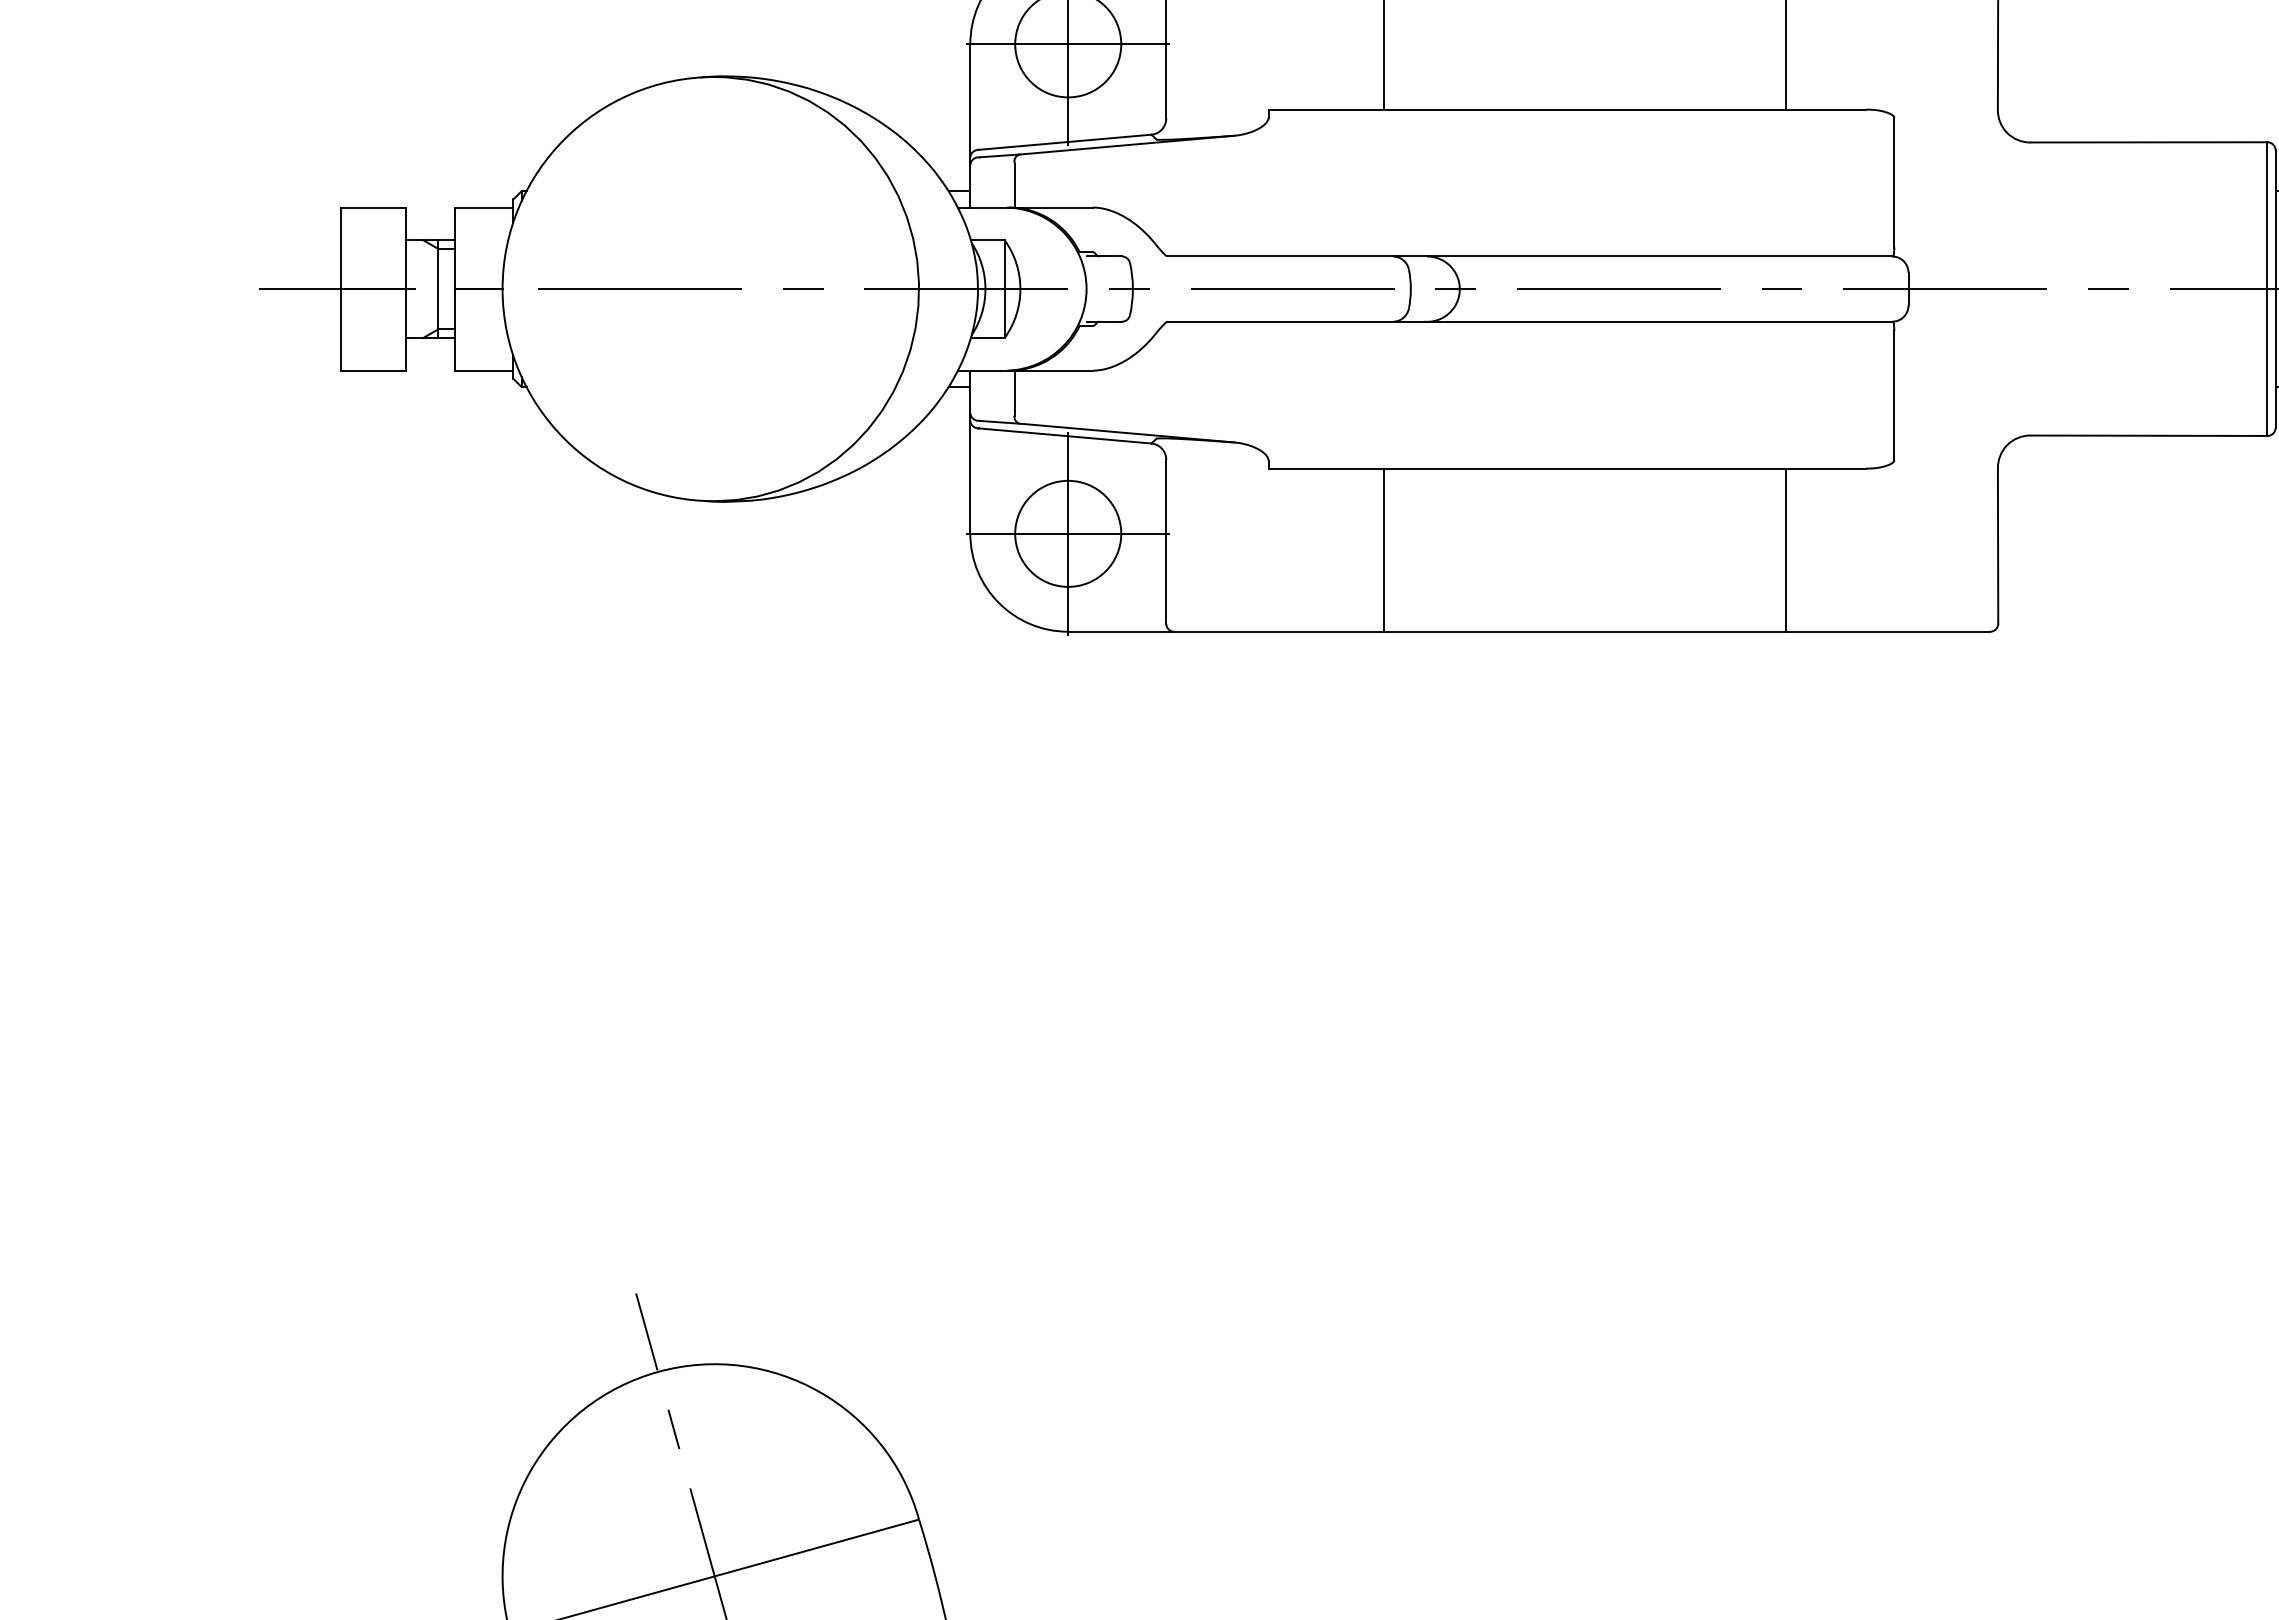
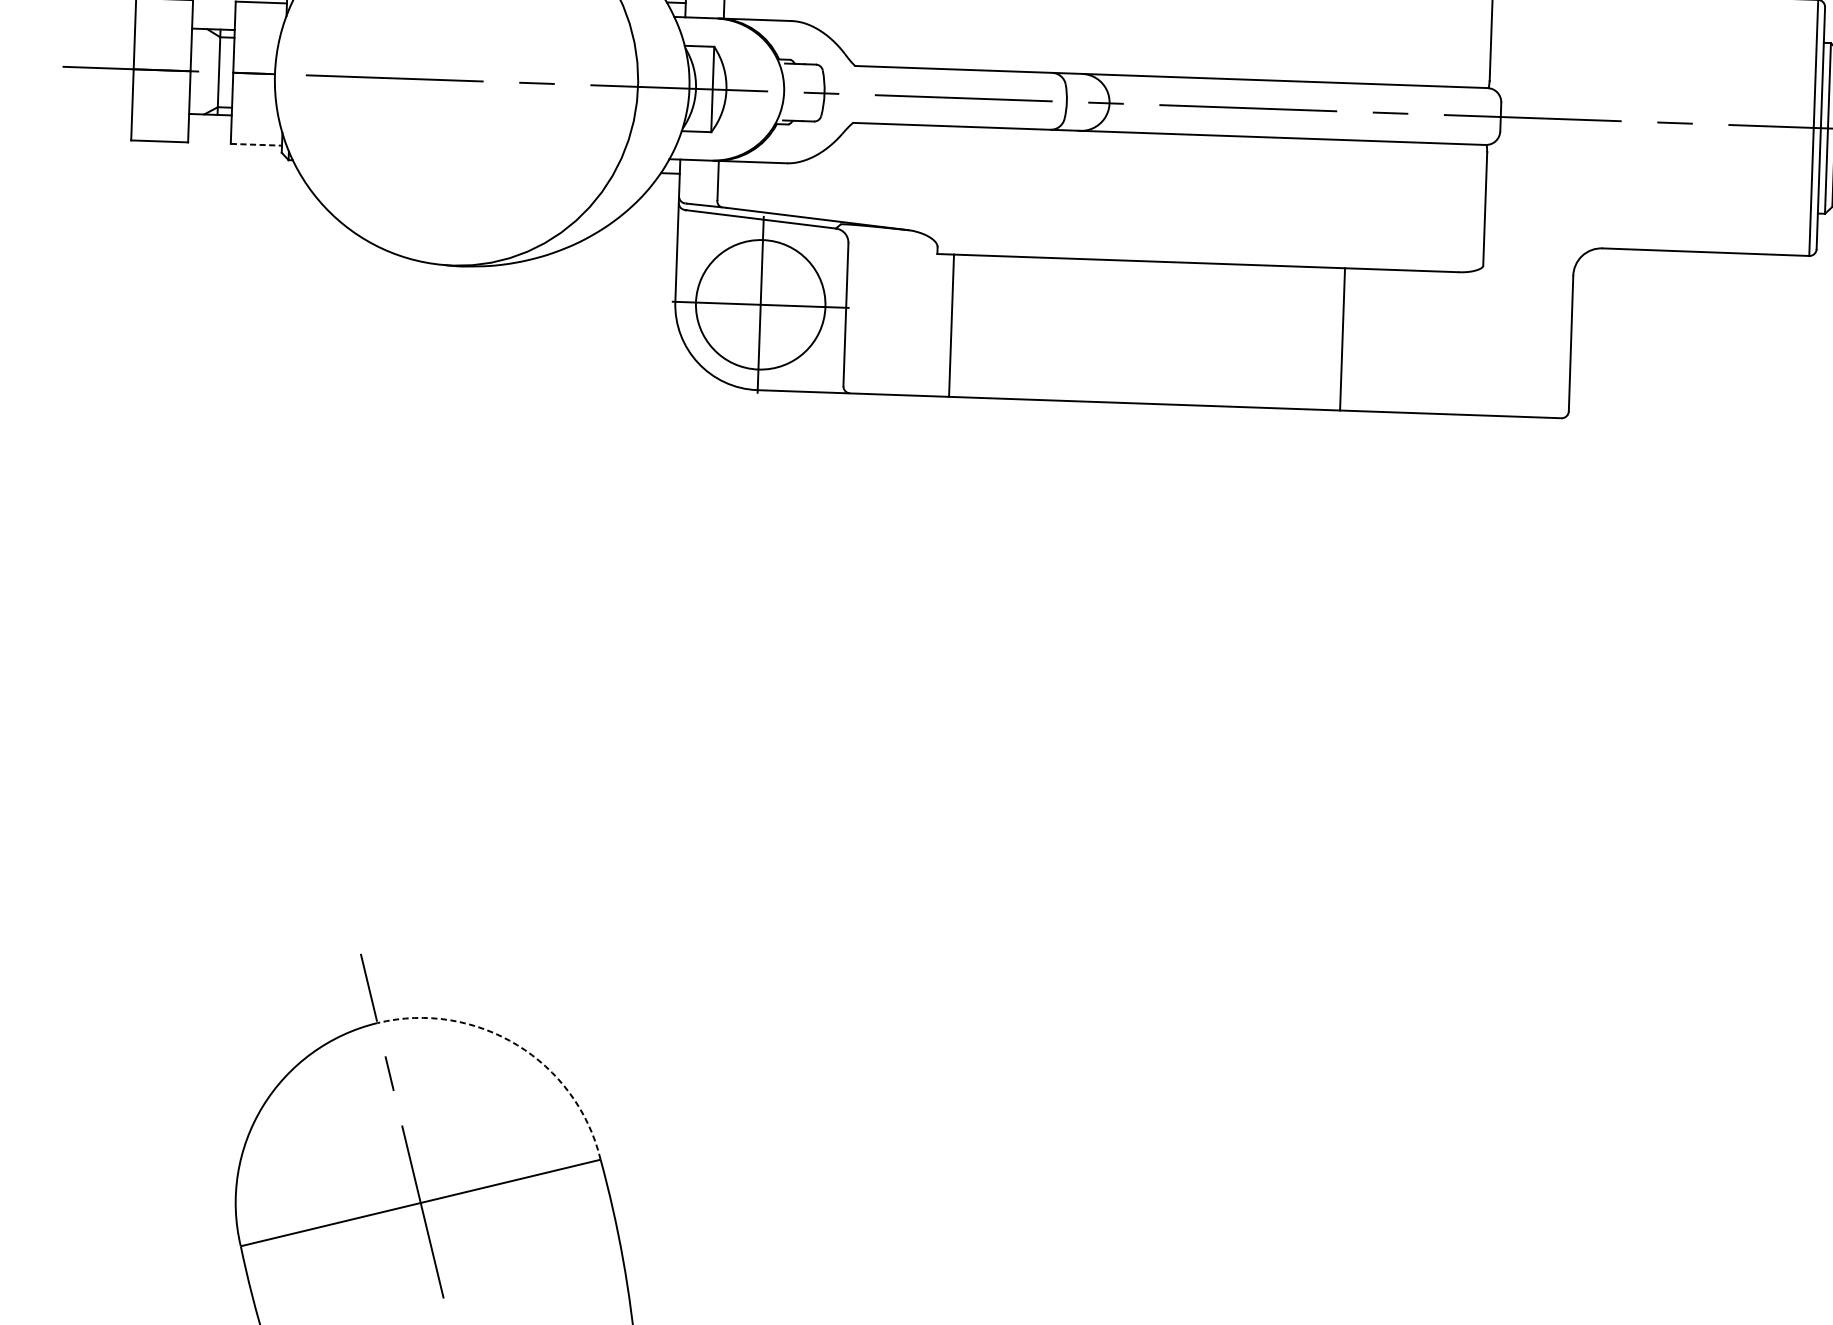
line: (484, 370) -> (256, 144), solid -> dashed
circle: (1068, 533) -> (760, 304), size x1.4
line: (1383, 549) -> (951, 325), moved
line: (1786, 549) -> (1342, 338), moved
arc: (819, 1391) -> (517, 1044), solid -> dashed

